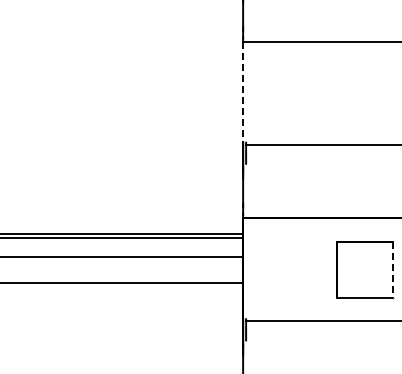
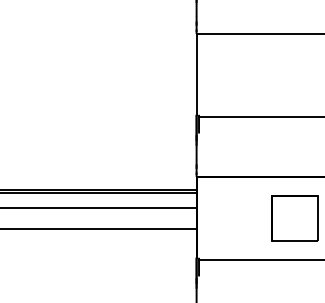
line: (243, 91) -> (196, 74), dashed -> solid
line: (392, 270) -> (317, 219), dashed -> solid

